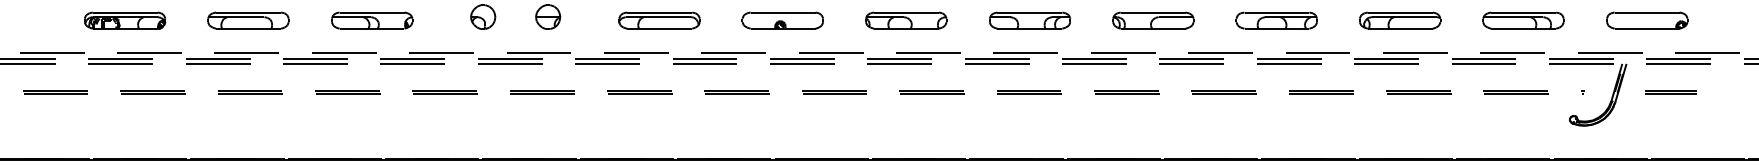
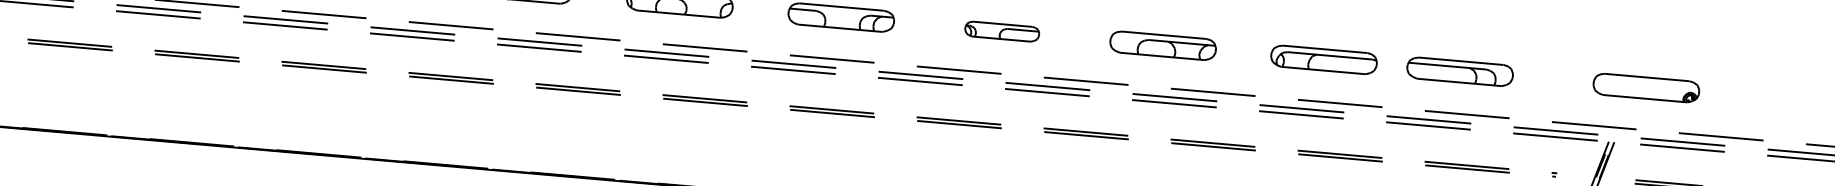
part: (1153, 20) -> (1002, 31), size x0.7
part: (1523, 20) -> (1460, 71), moved

